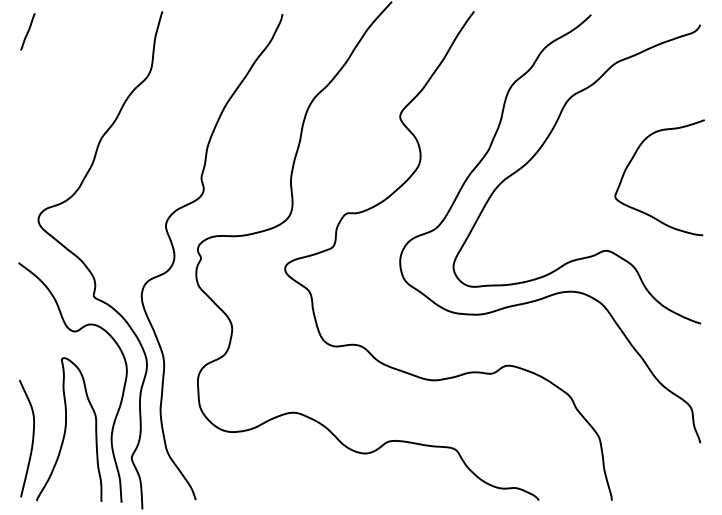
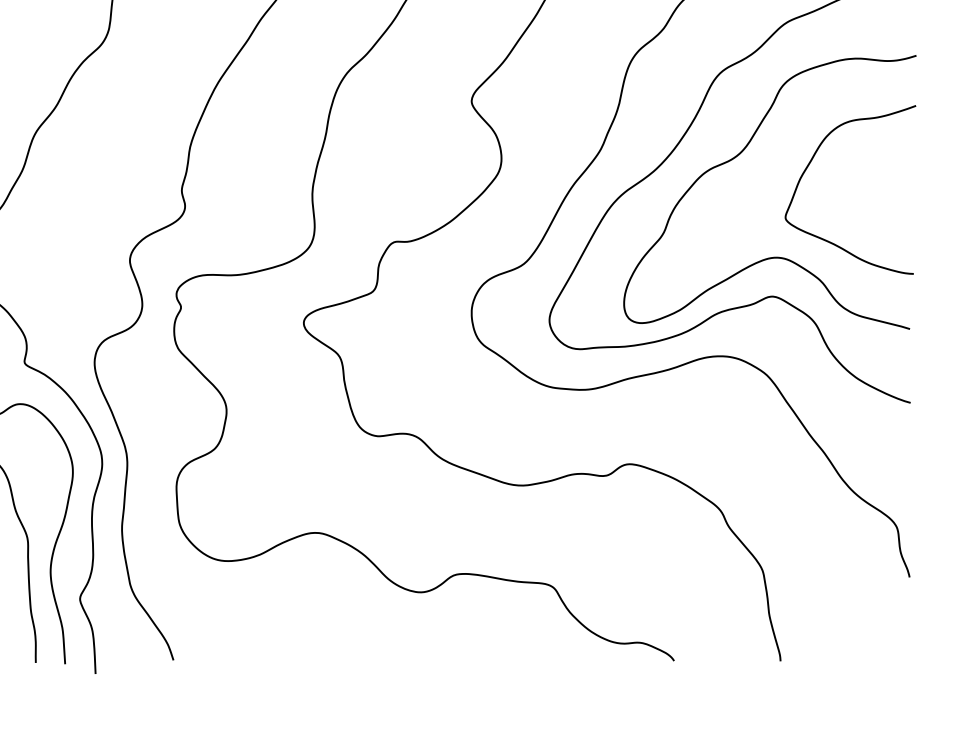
curve: (582, 155) -> (737, 157), added

